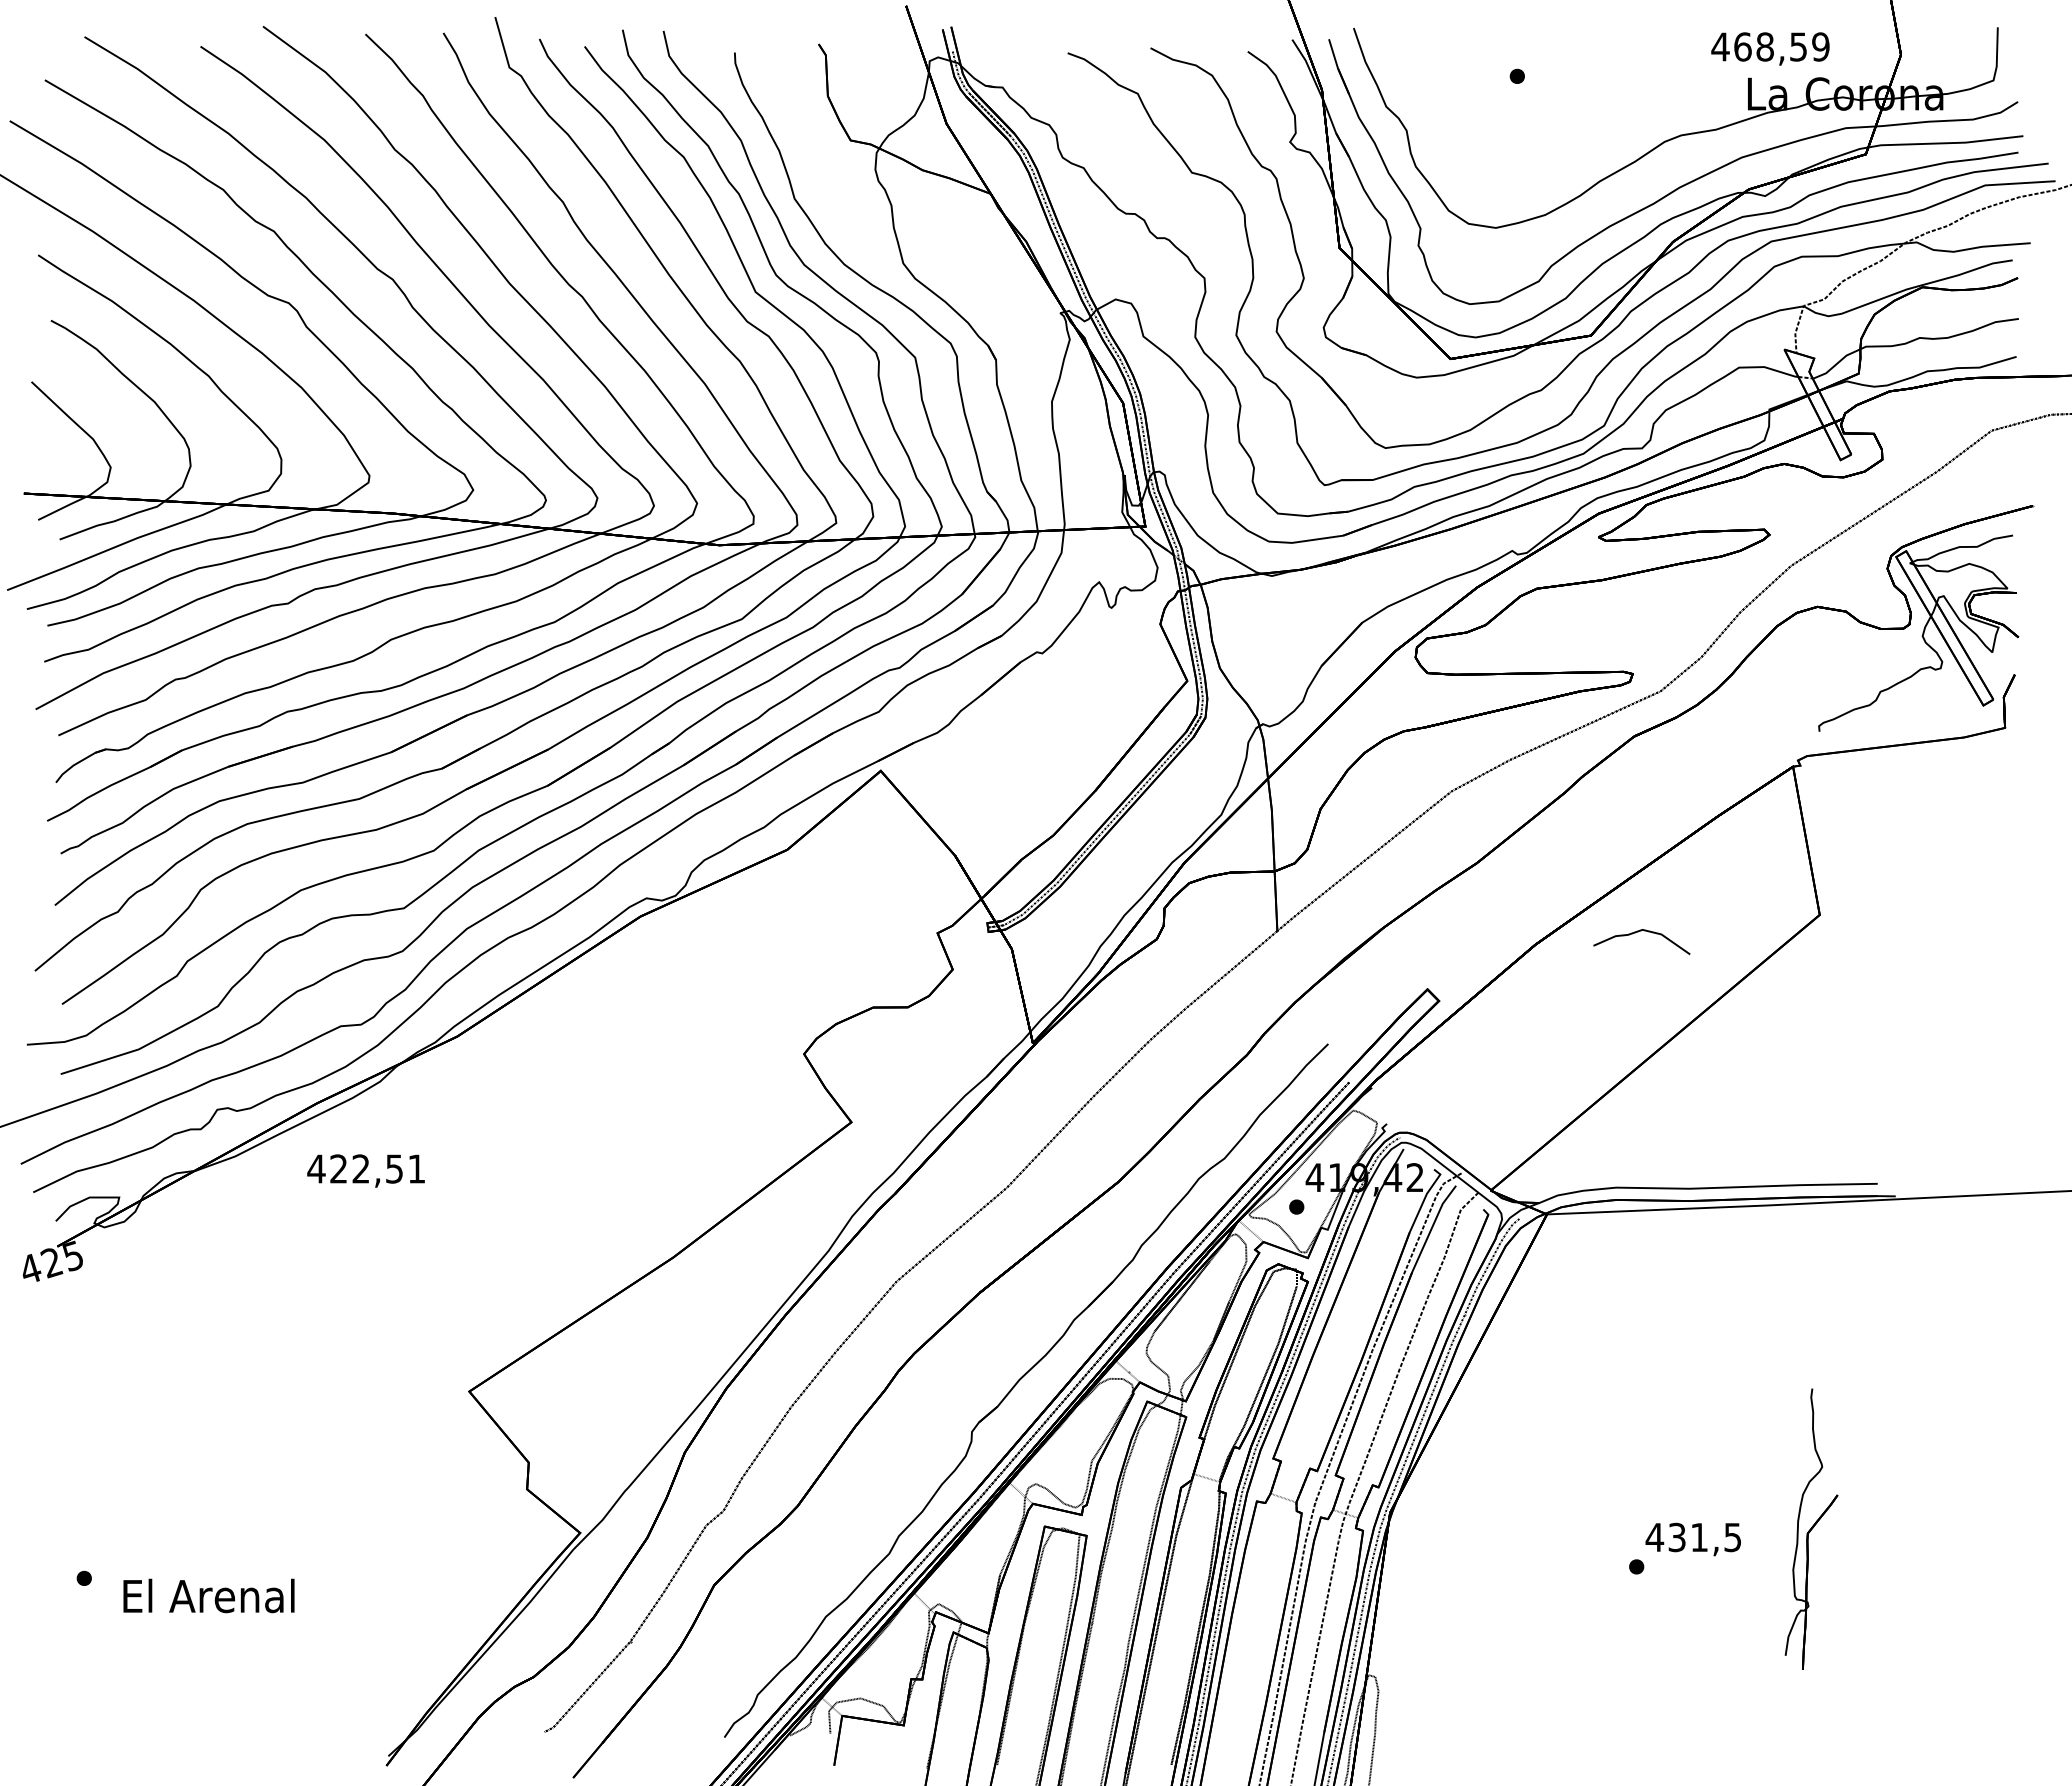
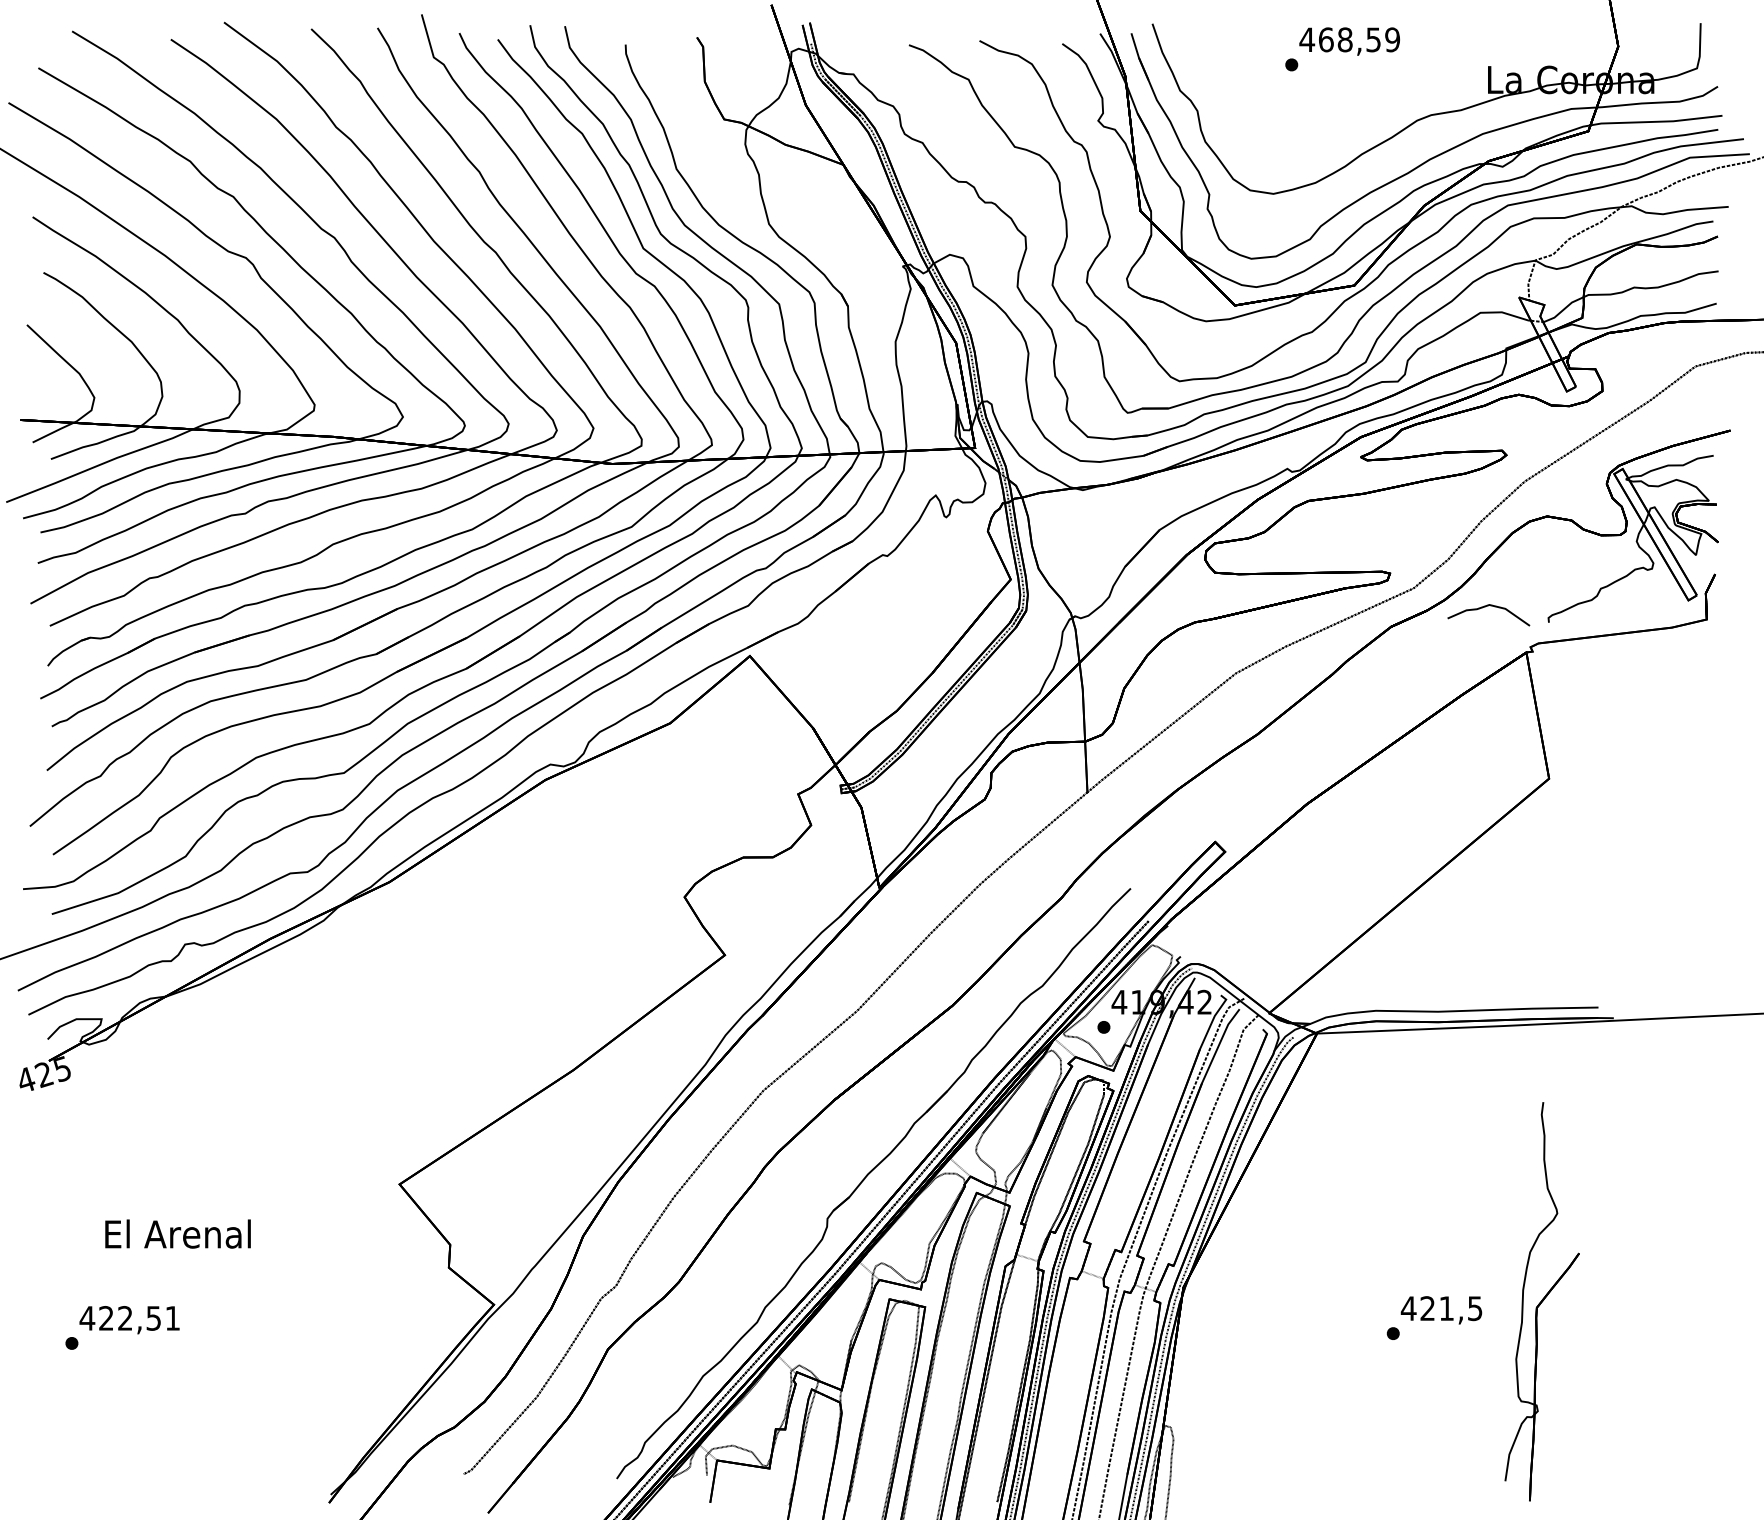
text: (1770, 48) -> (1349, 41), moved
curve: (1638, 932) -> (1485, 607), moved
text: (365, 1170) -> (129, 1319), moved
part: (1811, 1528) -> (1542, 1300), size x1.67
text: (1676, 1537) -> (1427, 1308), 431,5 -> 421,5
text: (208, 1595) -> (177, 1233), moved

